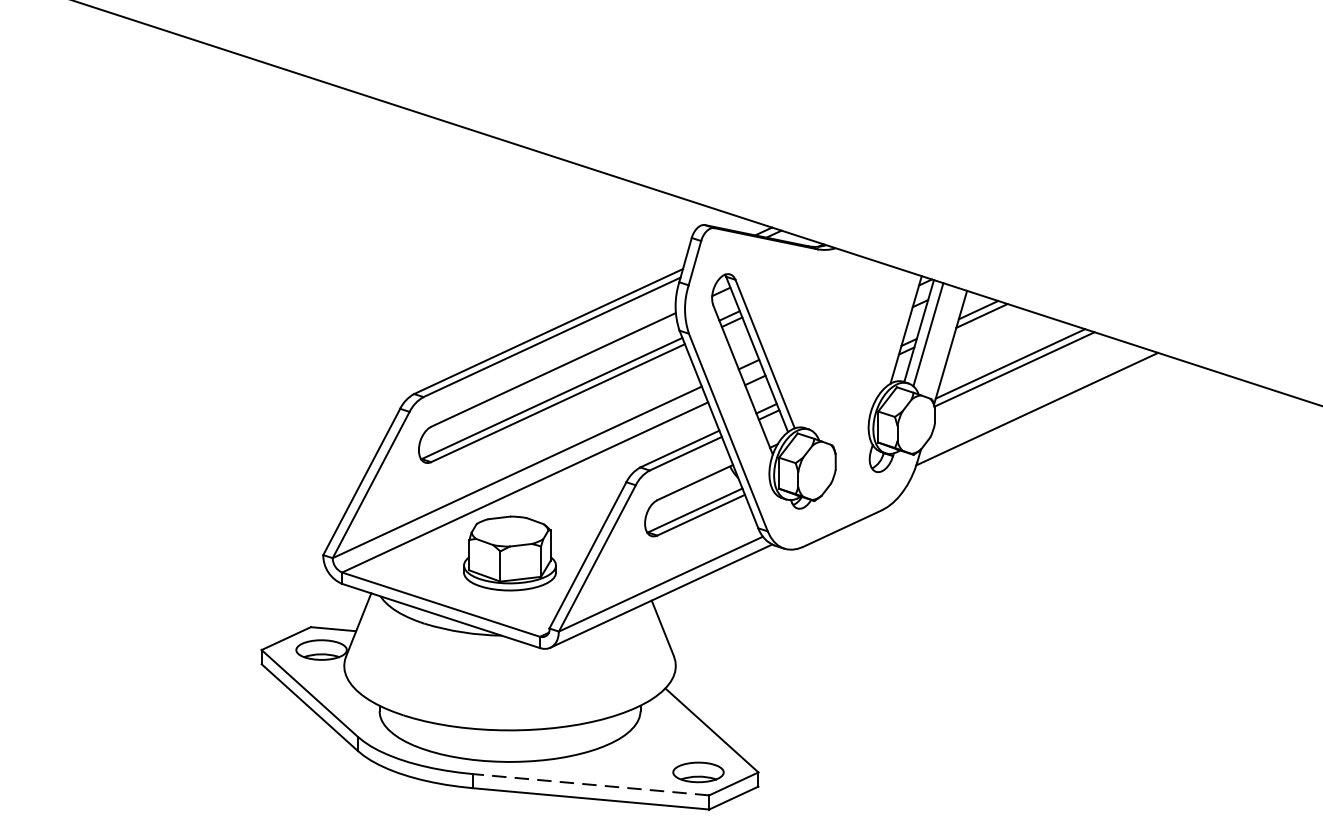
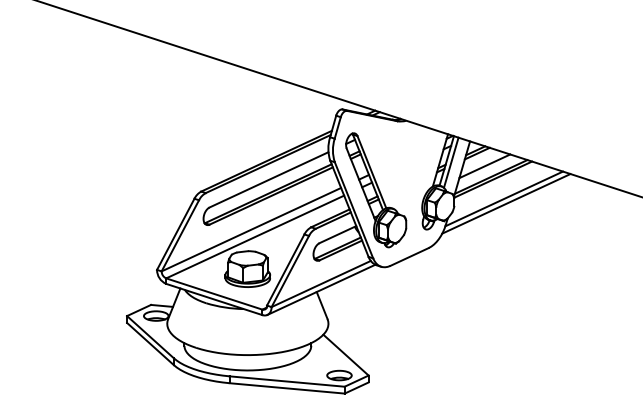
line: (996, 342) -> (484, 166), added
line: (1042, 418) -> (506, 203), added
line: (591, 784) -> (287, 381), dashed -> solid

